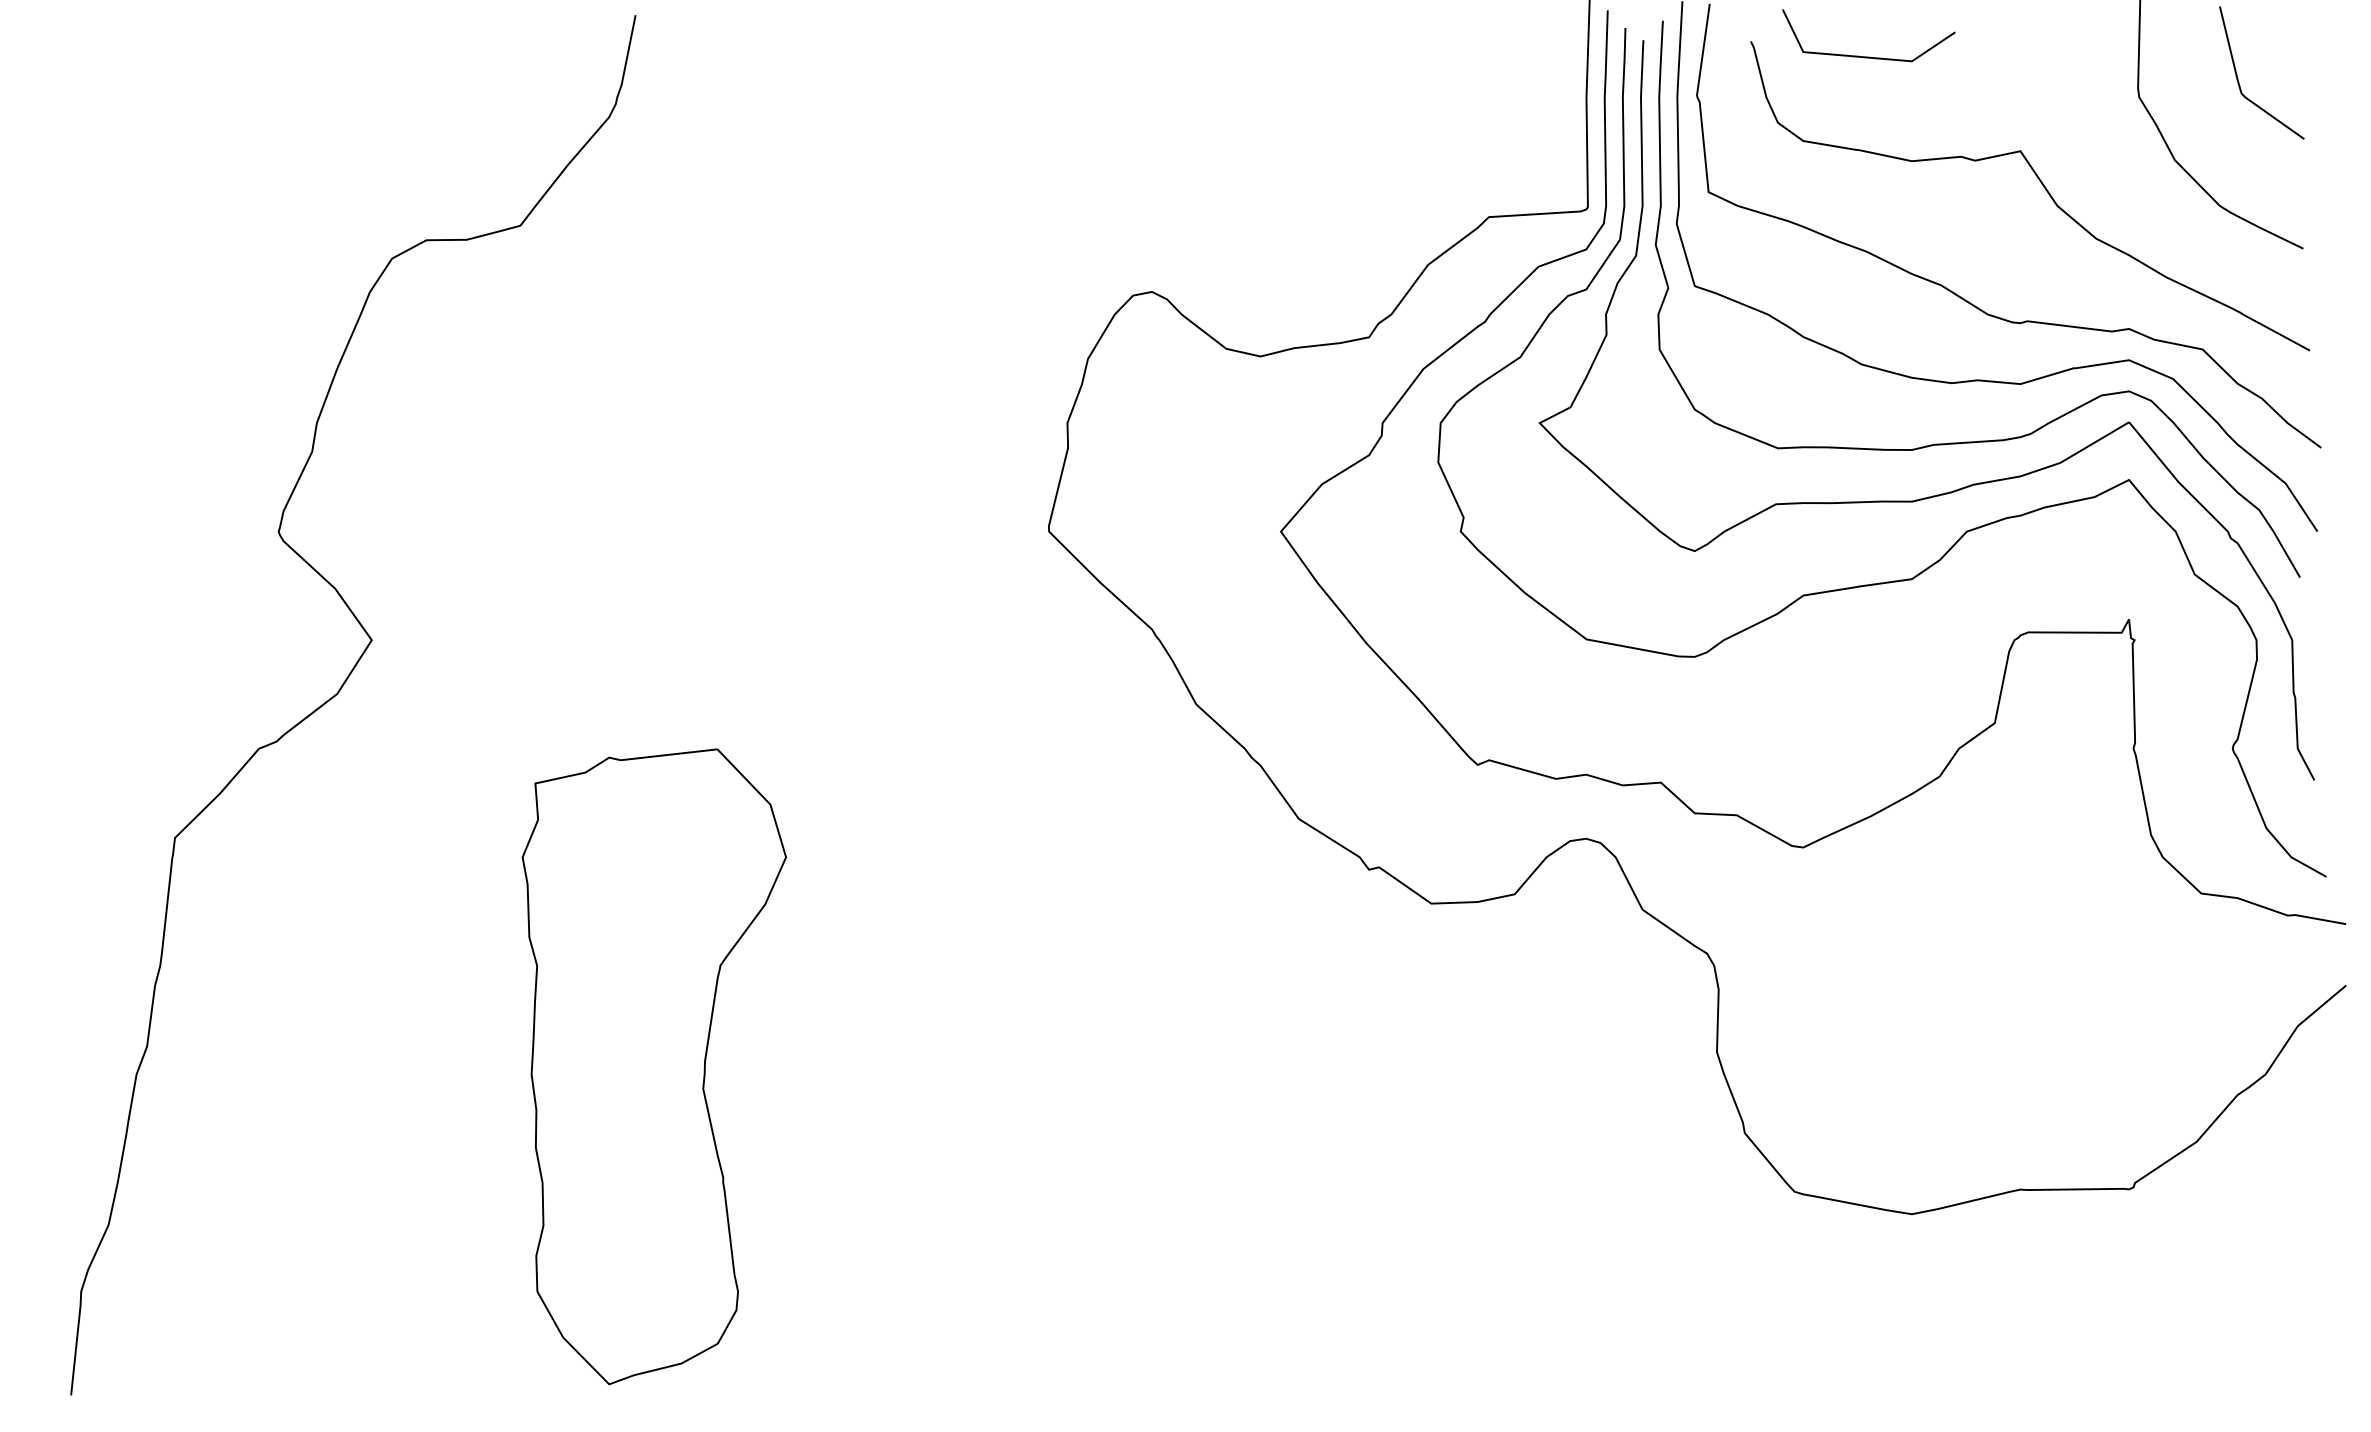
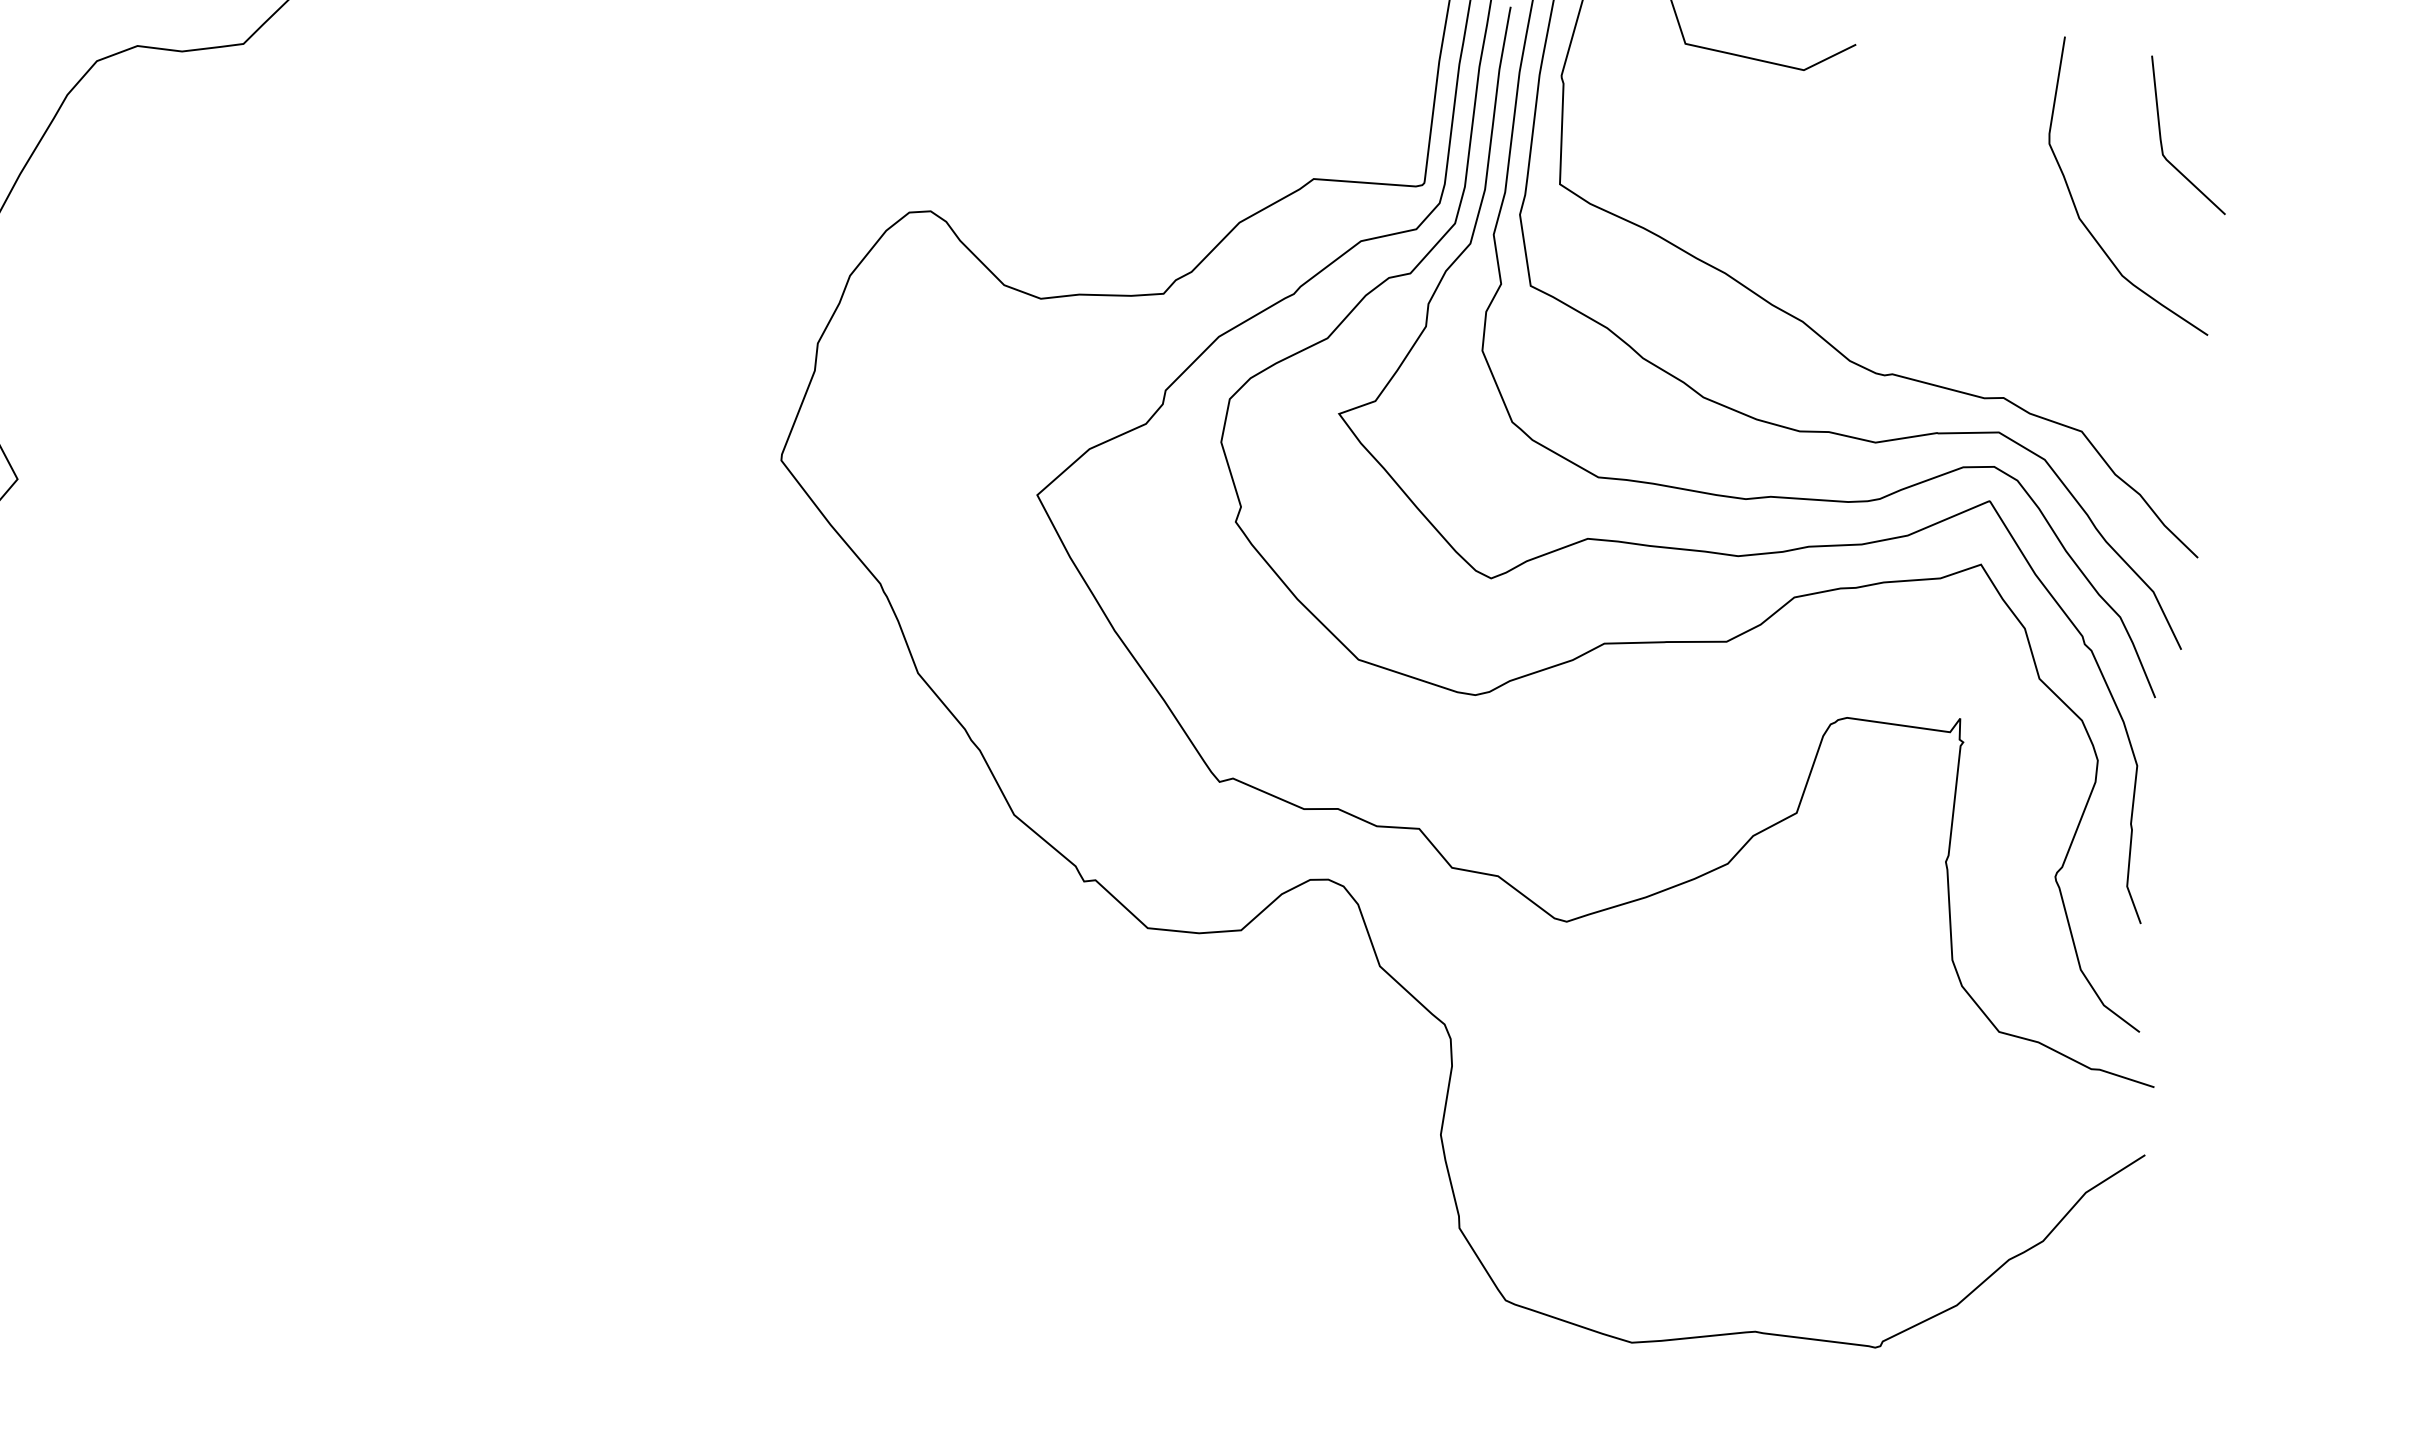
curve: (2043, 187) -> (1930, 229), removed
part: (653, 1066) -> (264, 991), removed

